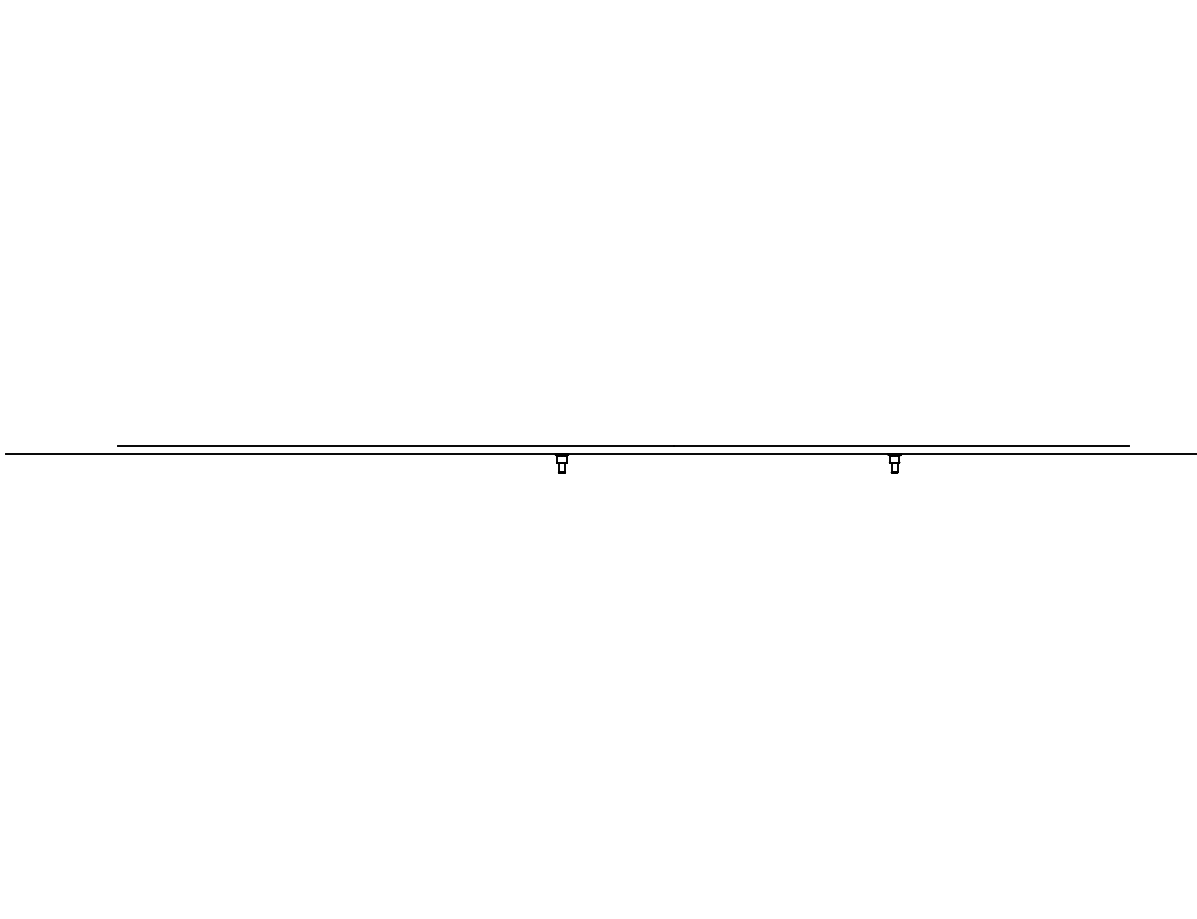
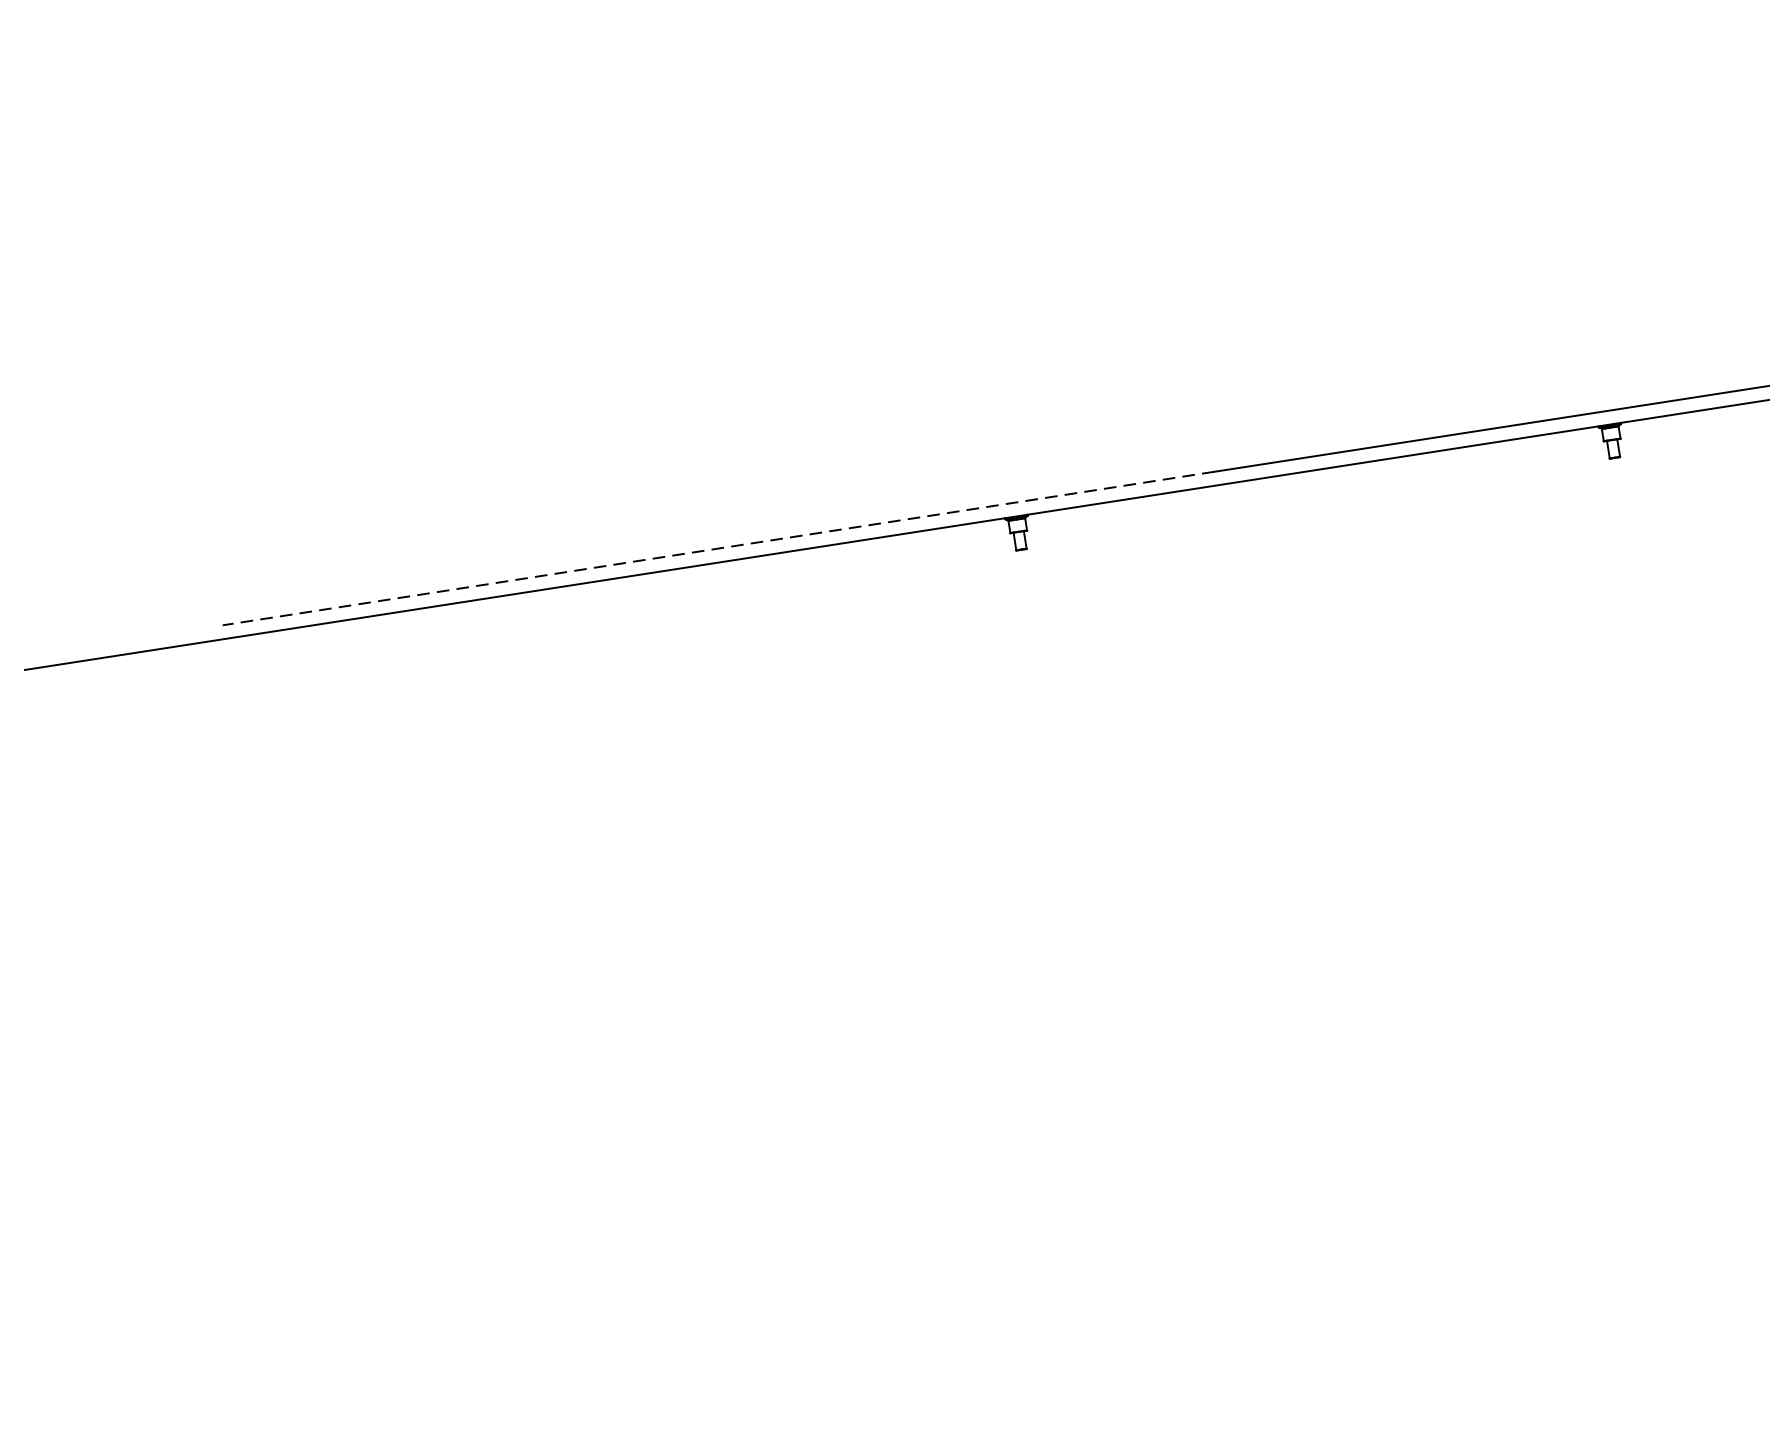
line: (395, 446) -> (717, 549), solid -> dashed

